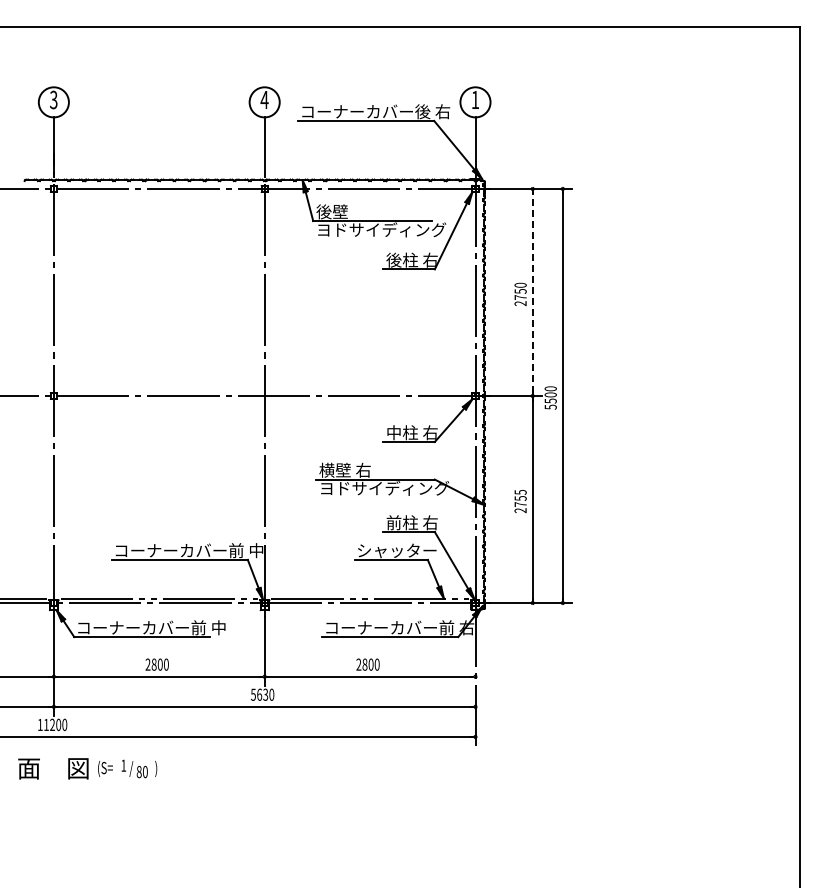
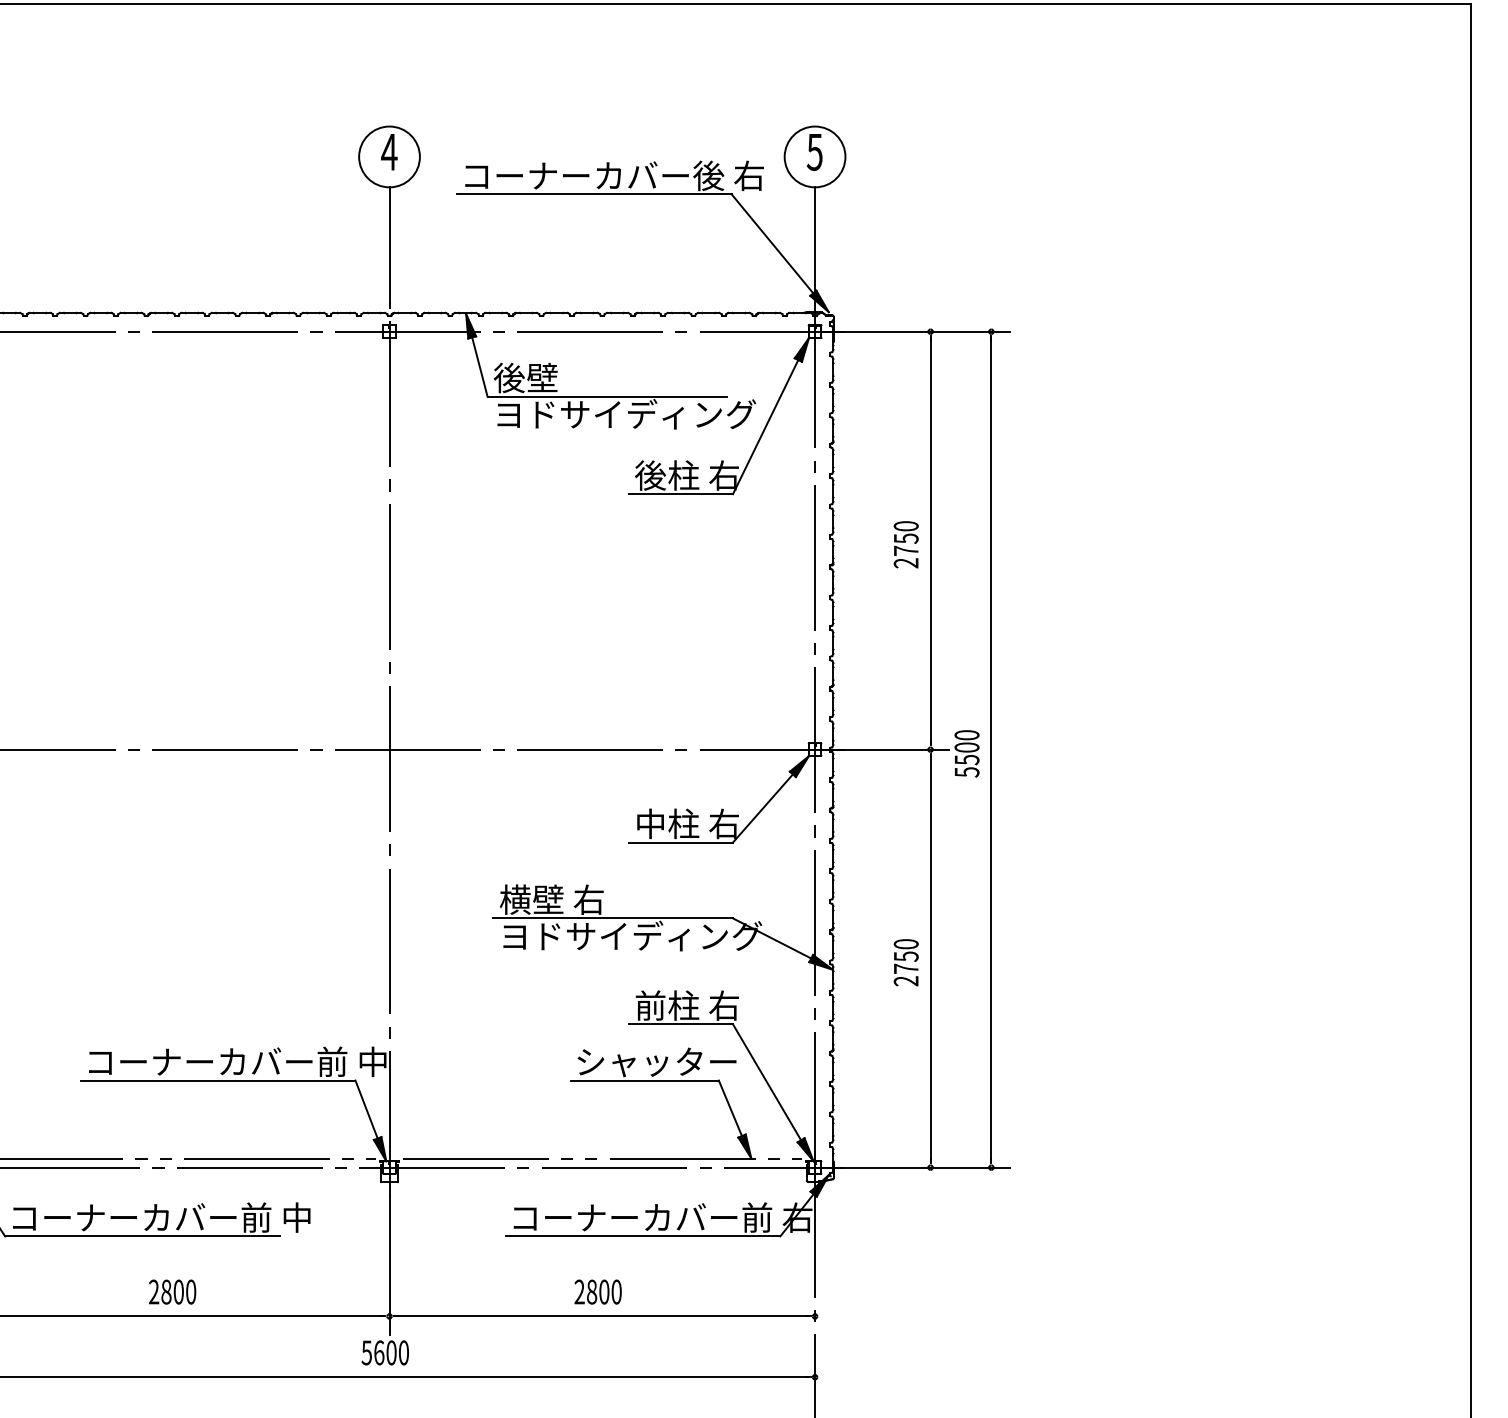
text: (475, 100) -> (815, 153), 1 -> 5
line: (532, 292) -> (930, 540), dashed -> solid
text: (520, 491) -> (905, 942), 2755 -> 2750
text: (265, 694) -> (391, 1352), 5630 -> 5600

